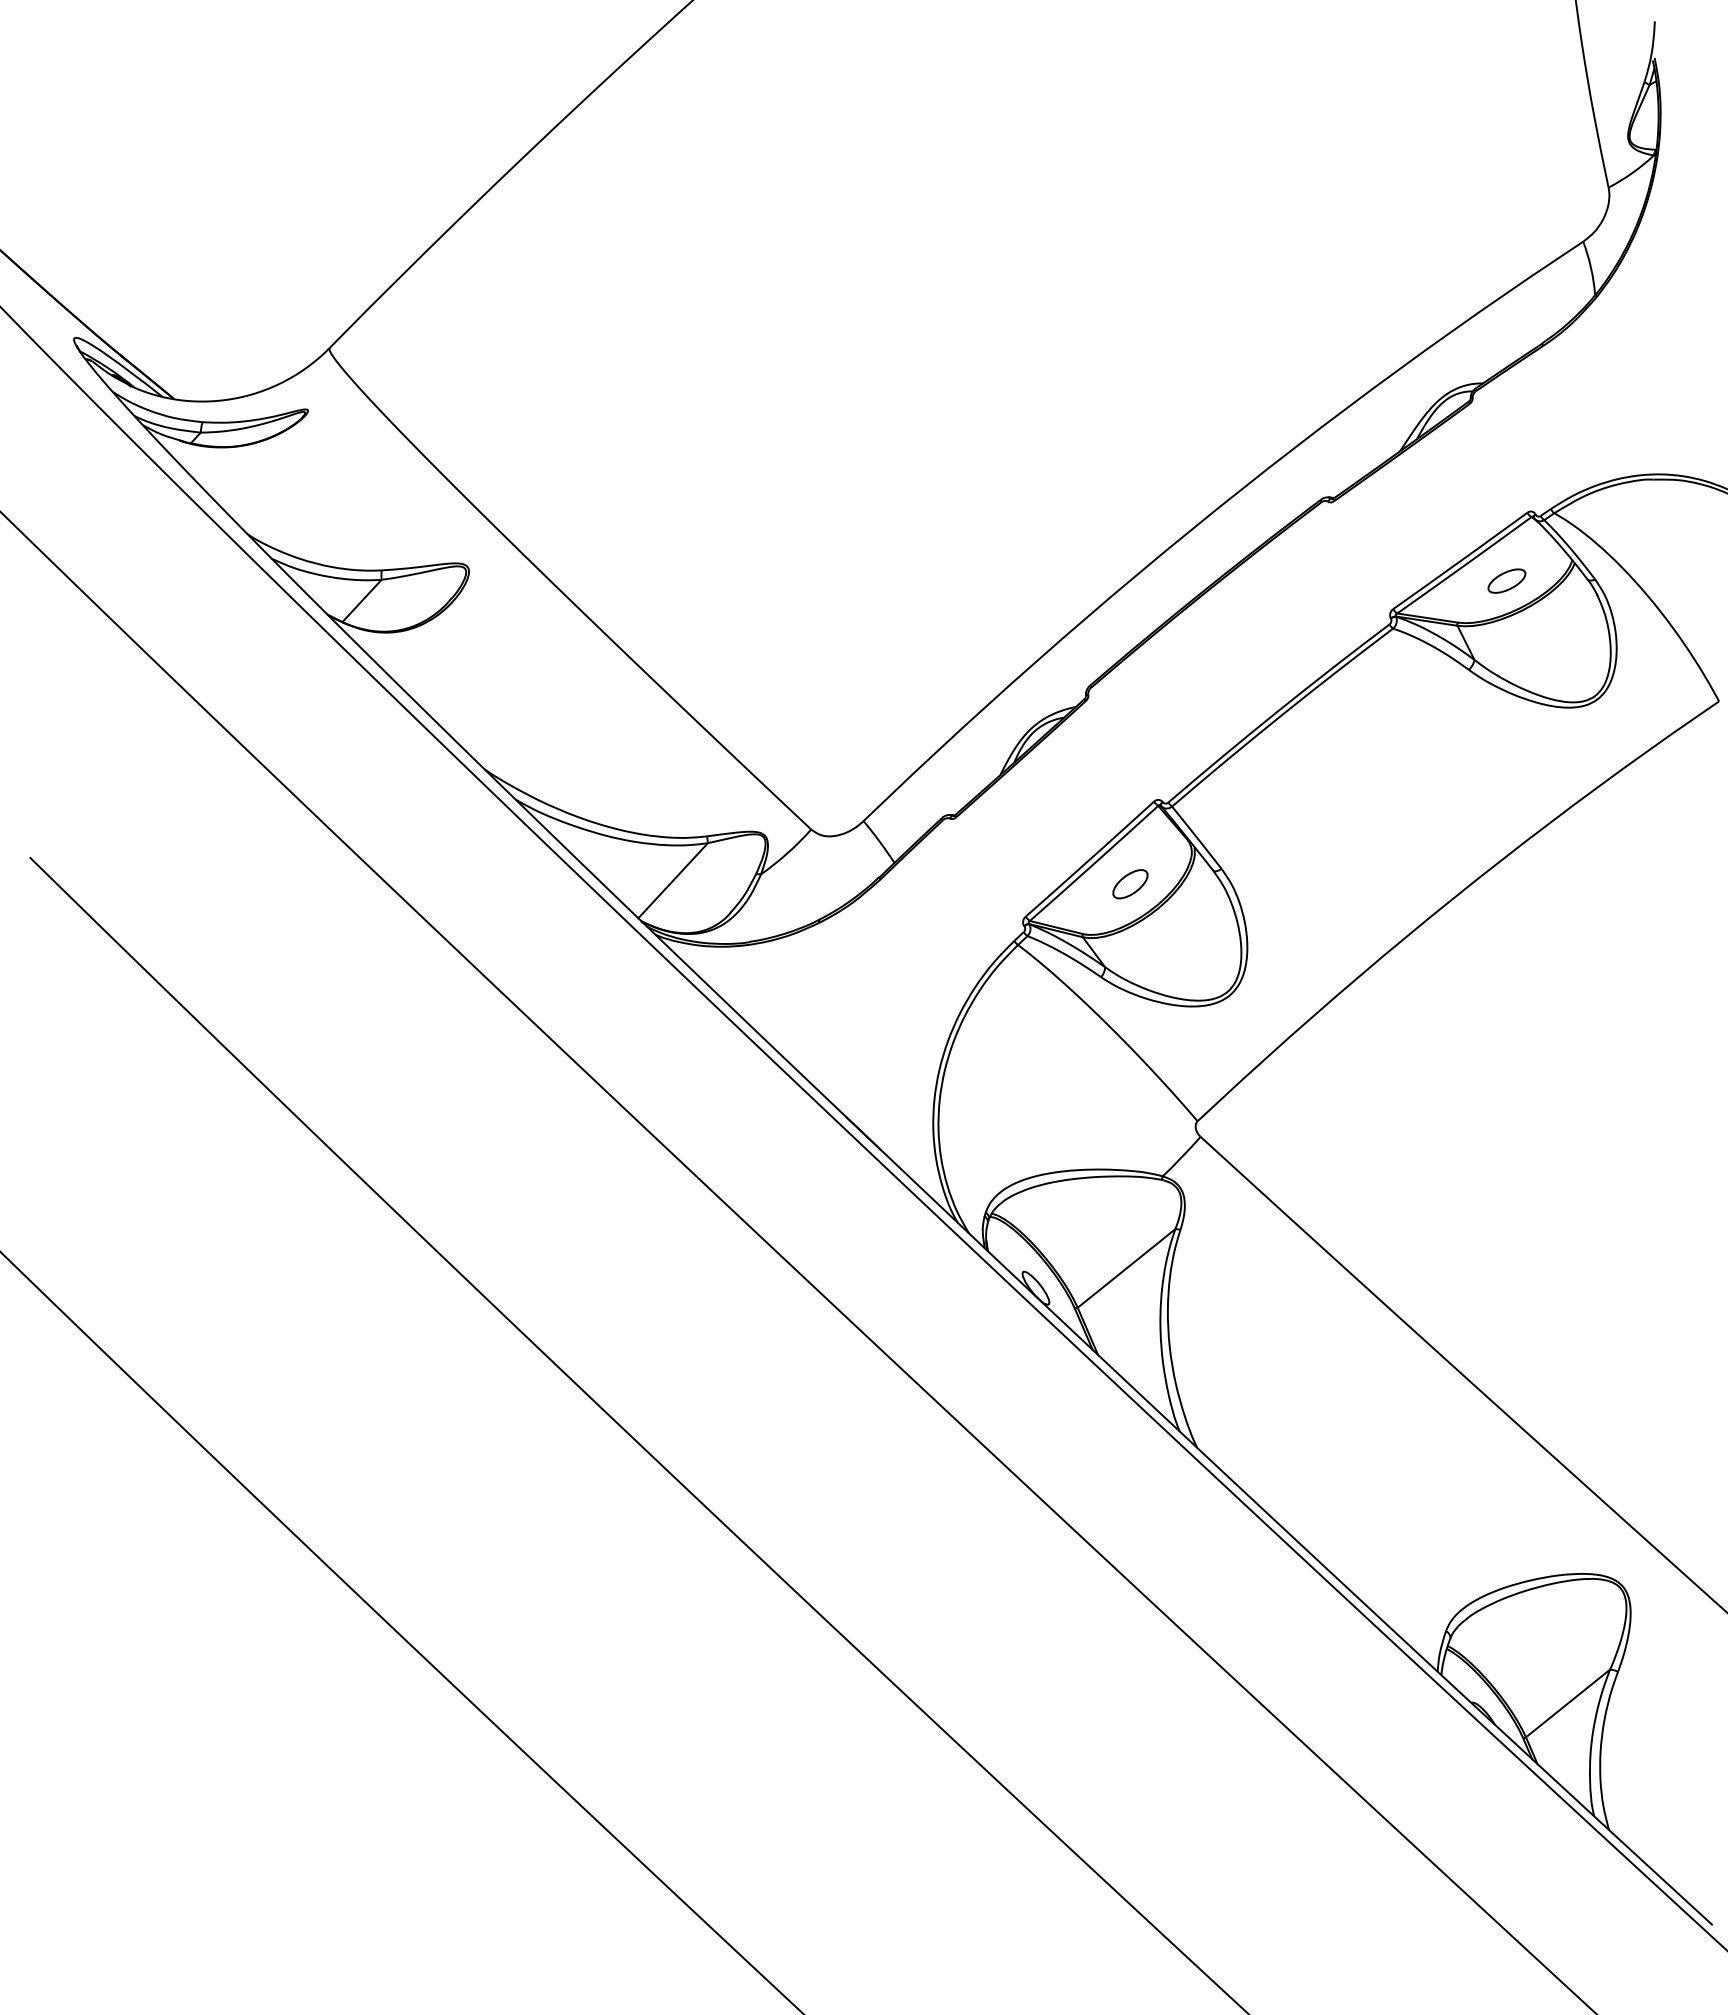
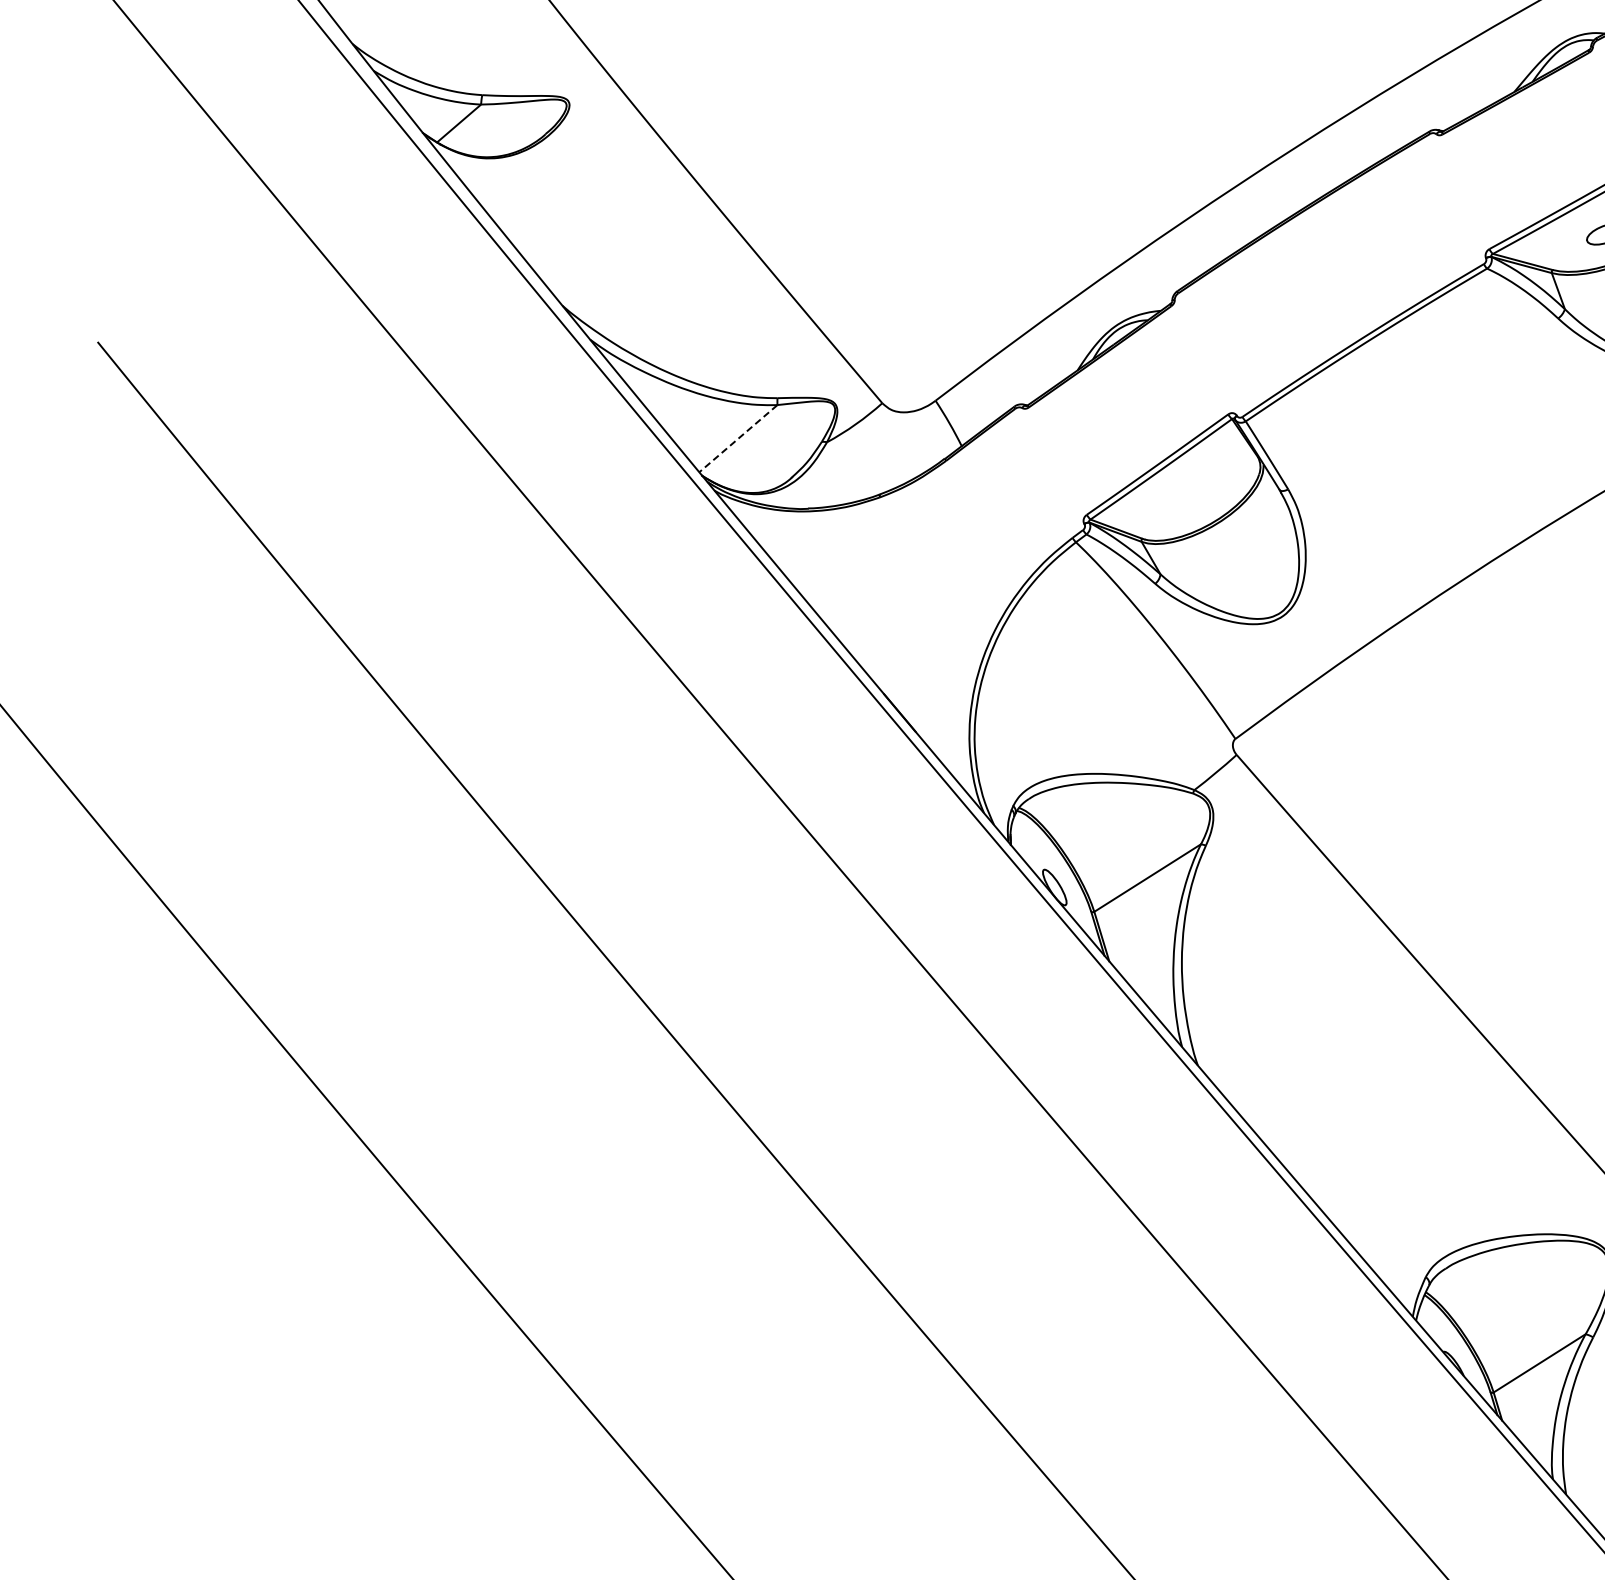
line: (672, 881) -> (737, 439), solid -> dashed
part: (1130, 884) -> (1195, 494), removed

